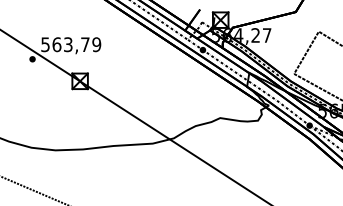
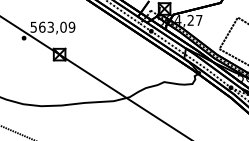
text: (85, 44) -> (63, 27), 563,79 -> 563,09

